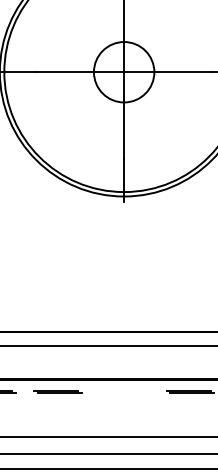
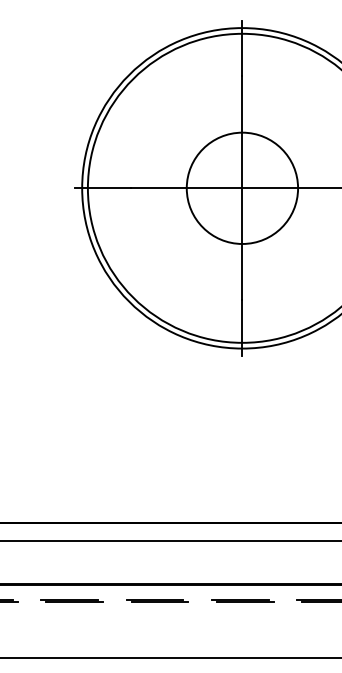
circle: (124, 71) -> (242, 187), size x1.43
line: (124, 391) -> (242, 600), added

